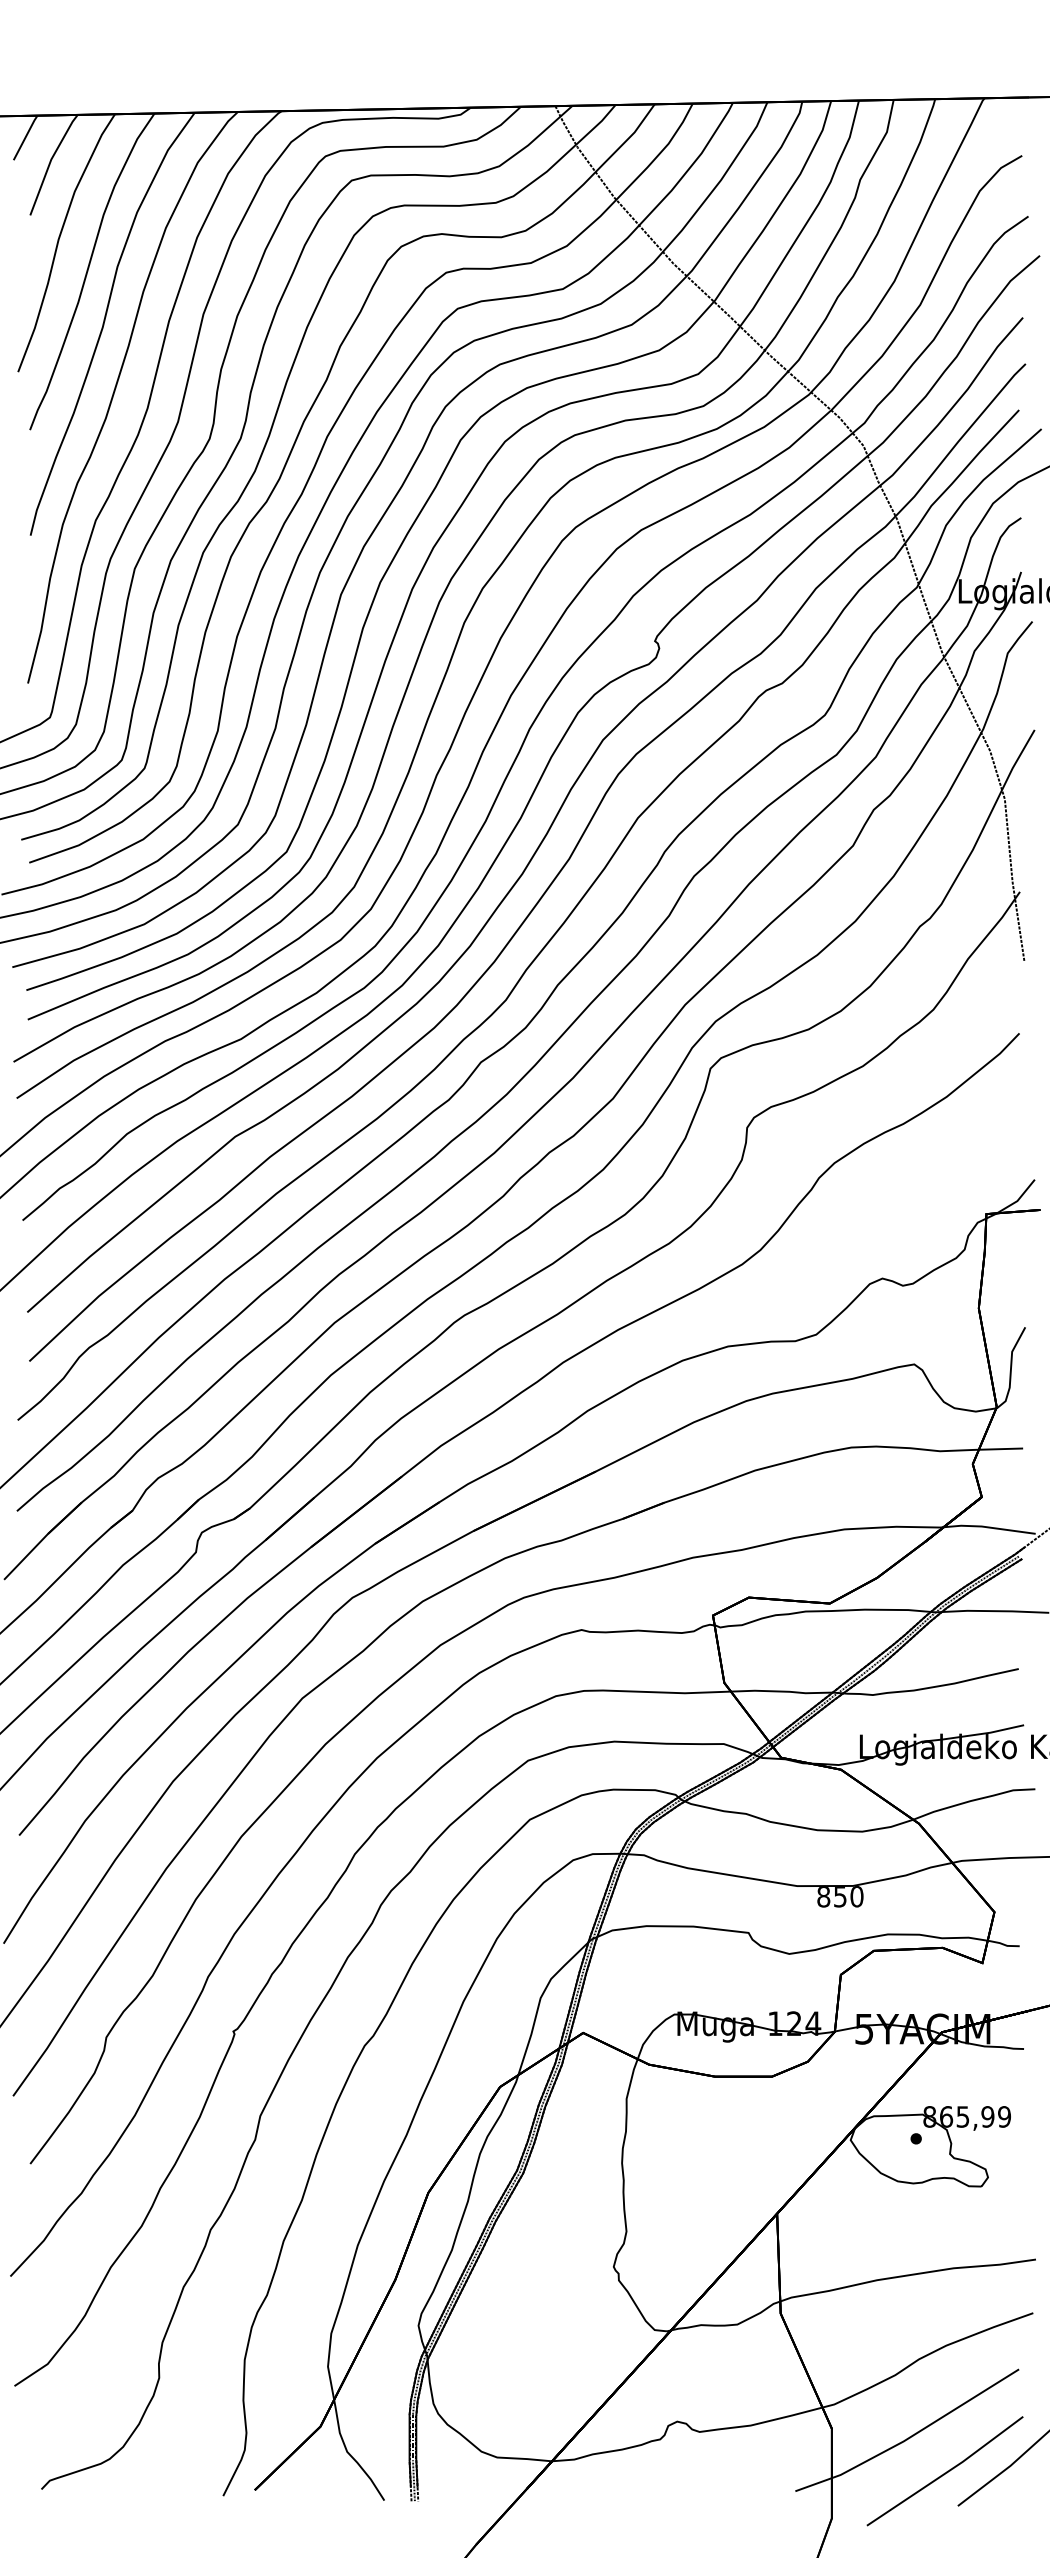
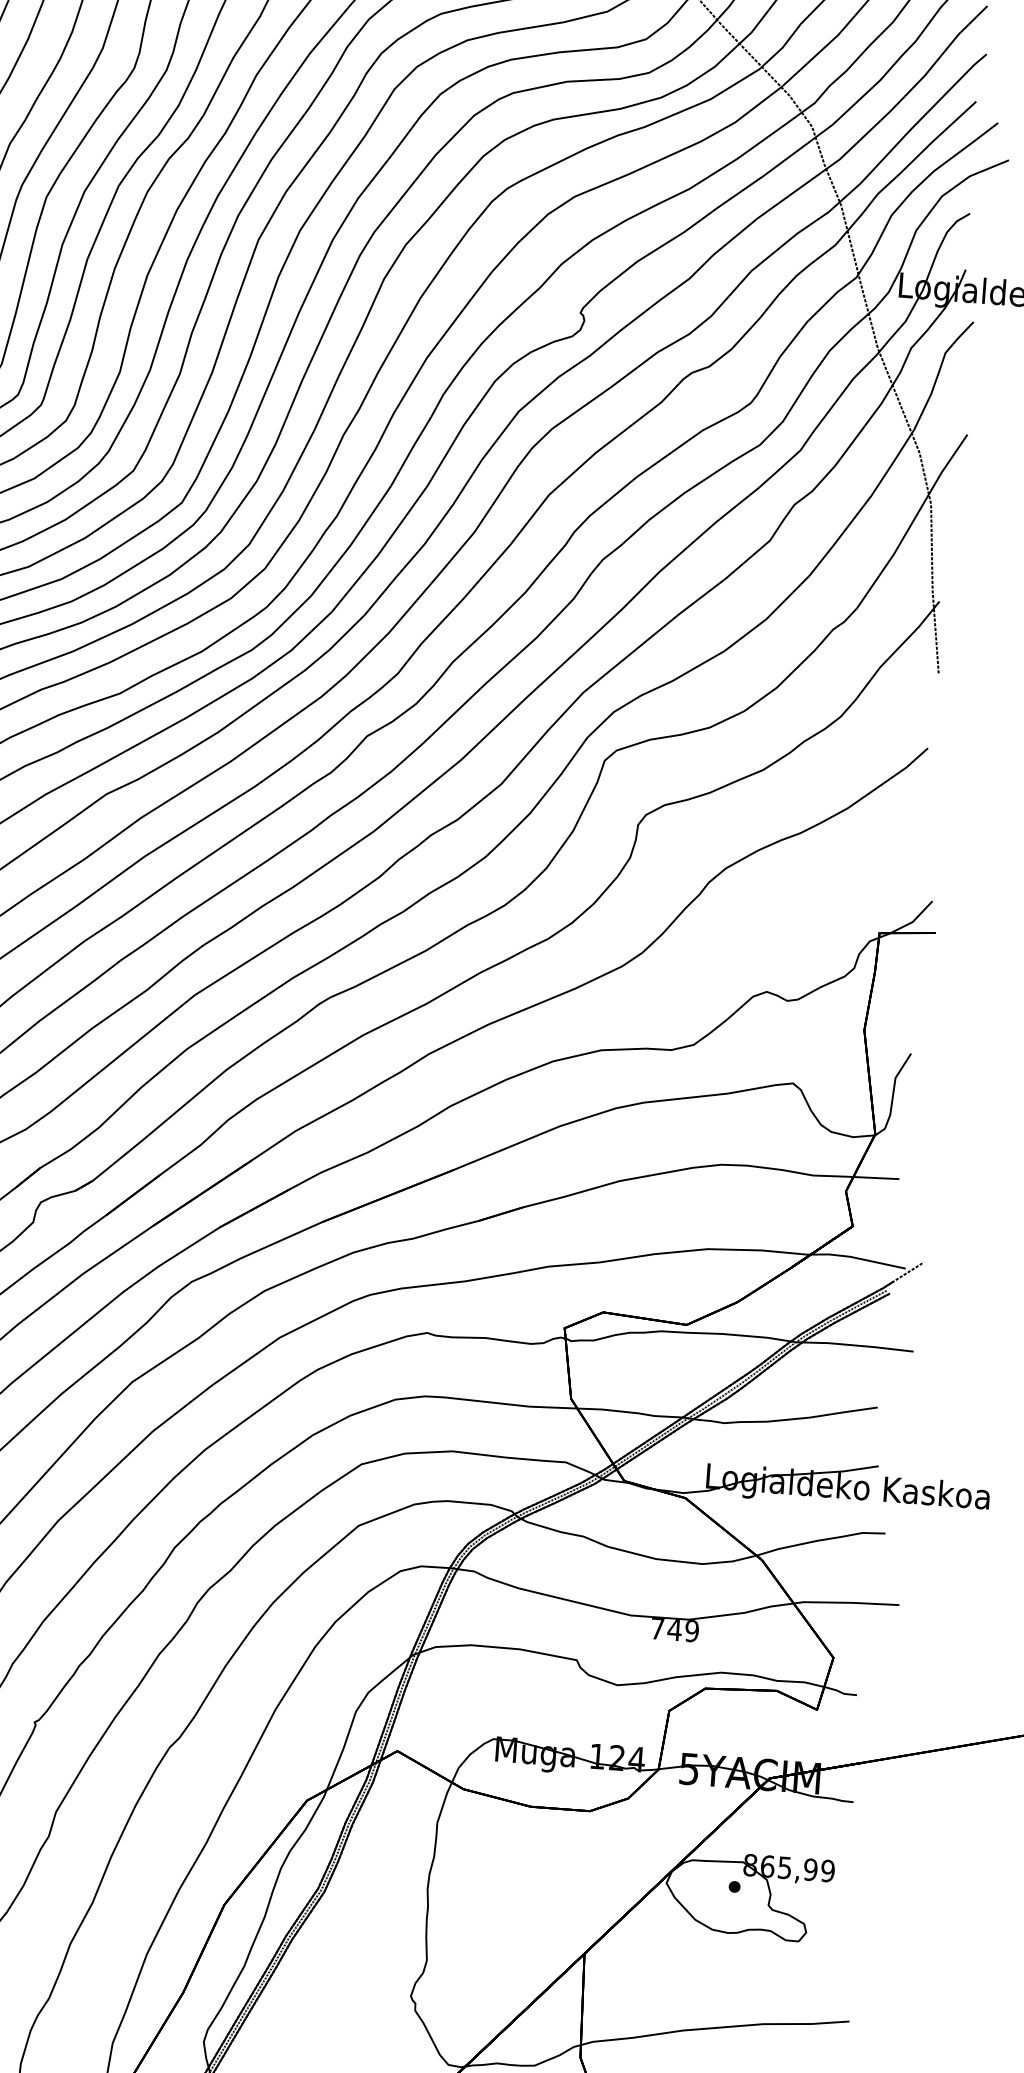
text: (840, 1896) -> (675, 1629), 850 -> 749

